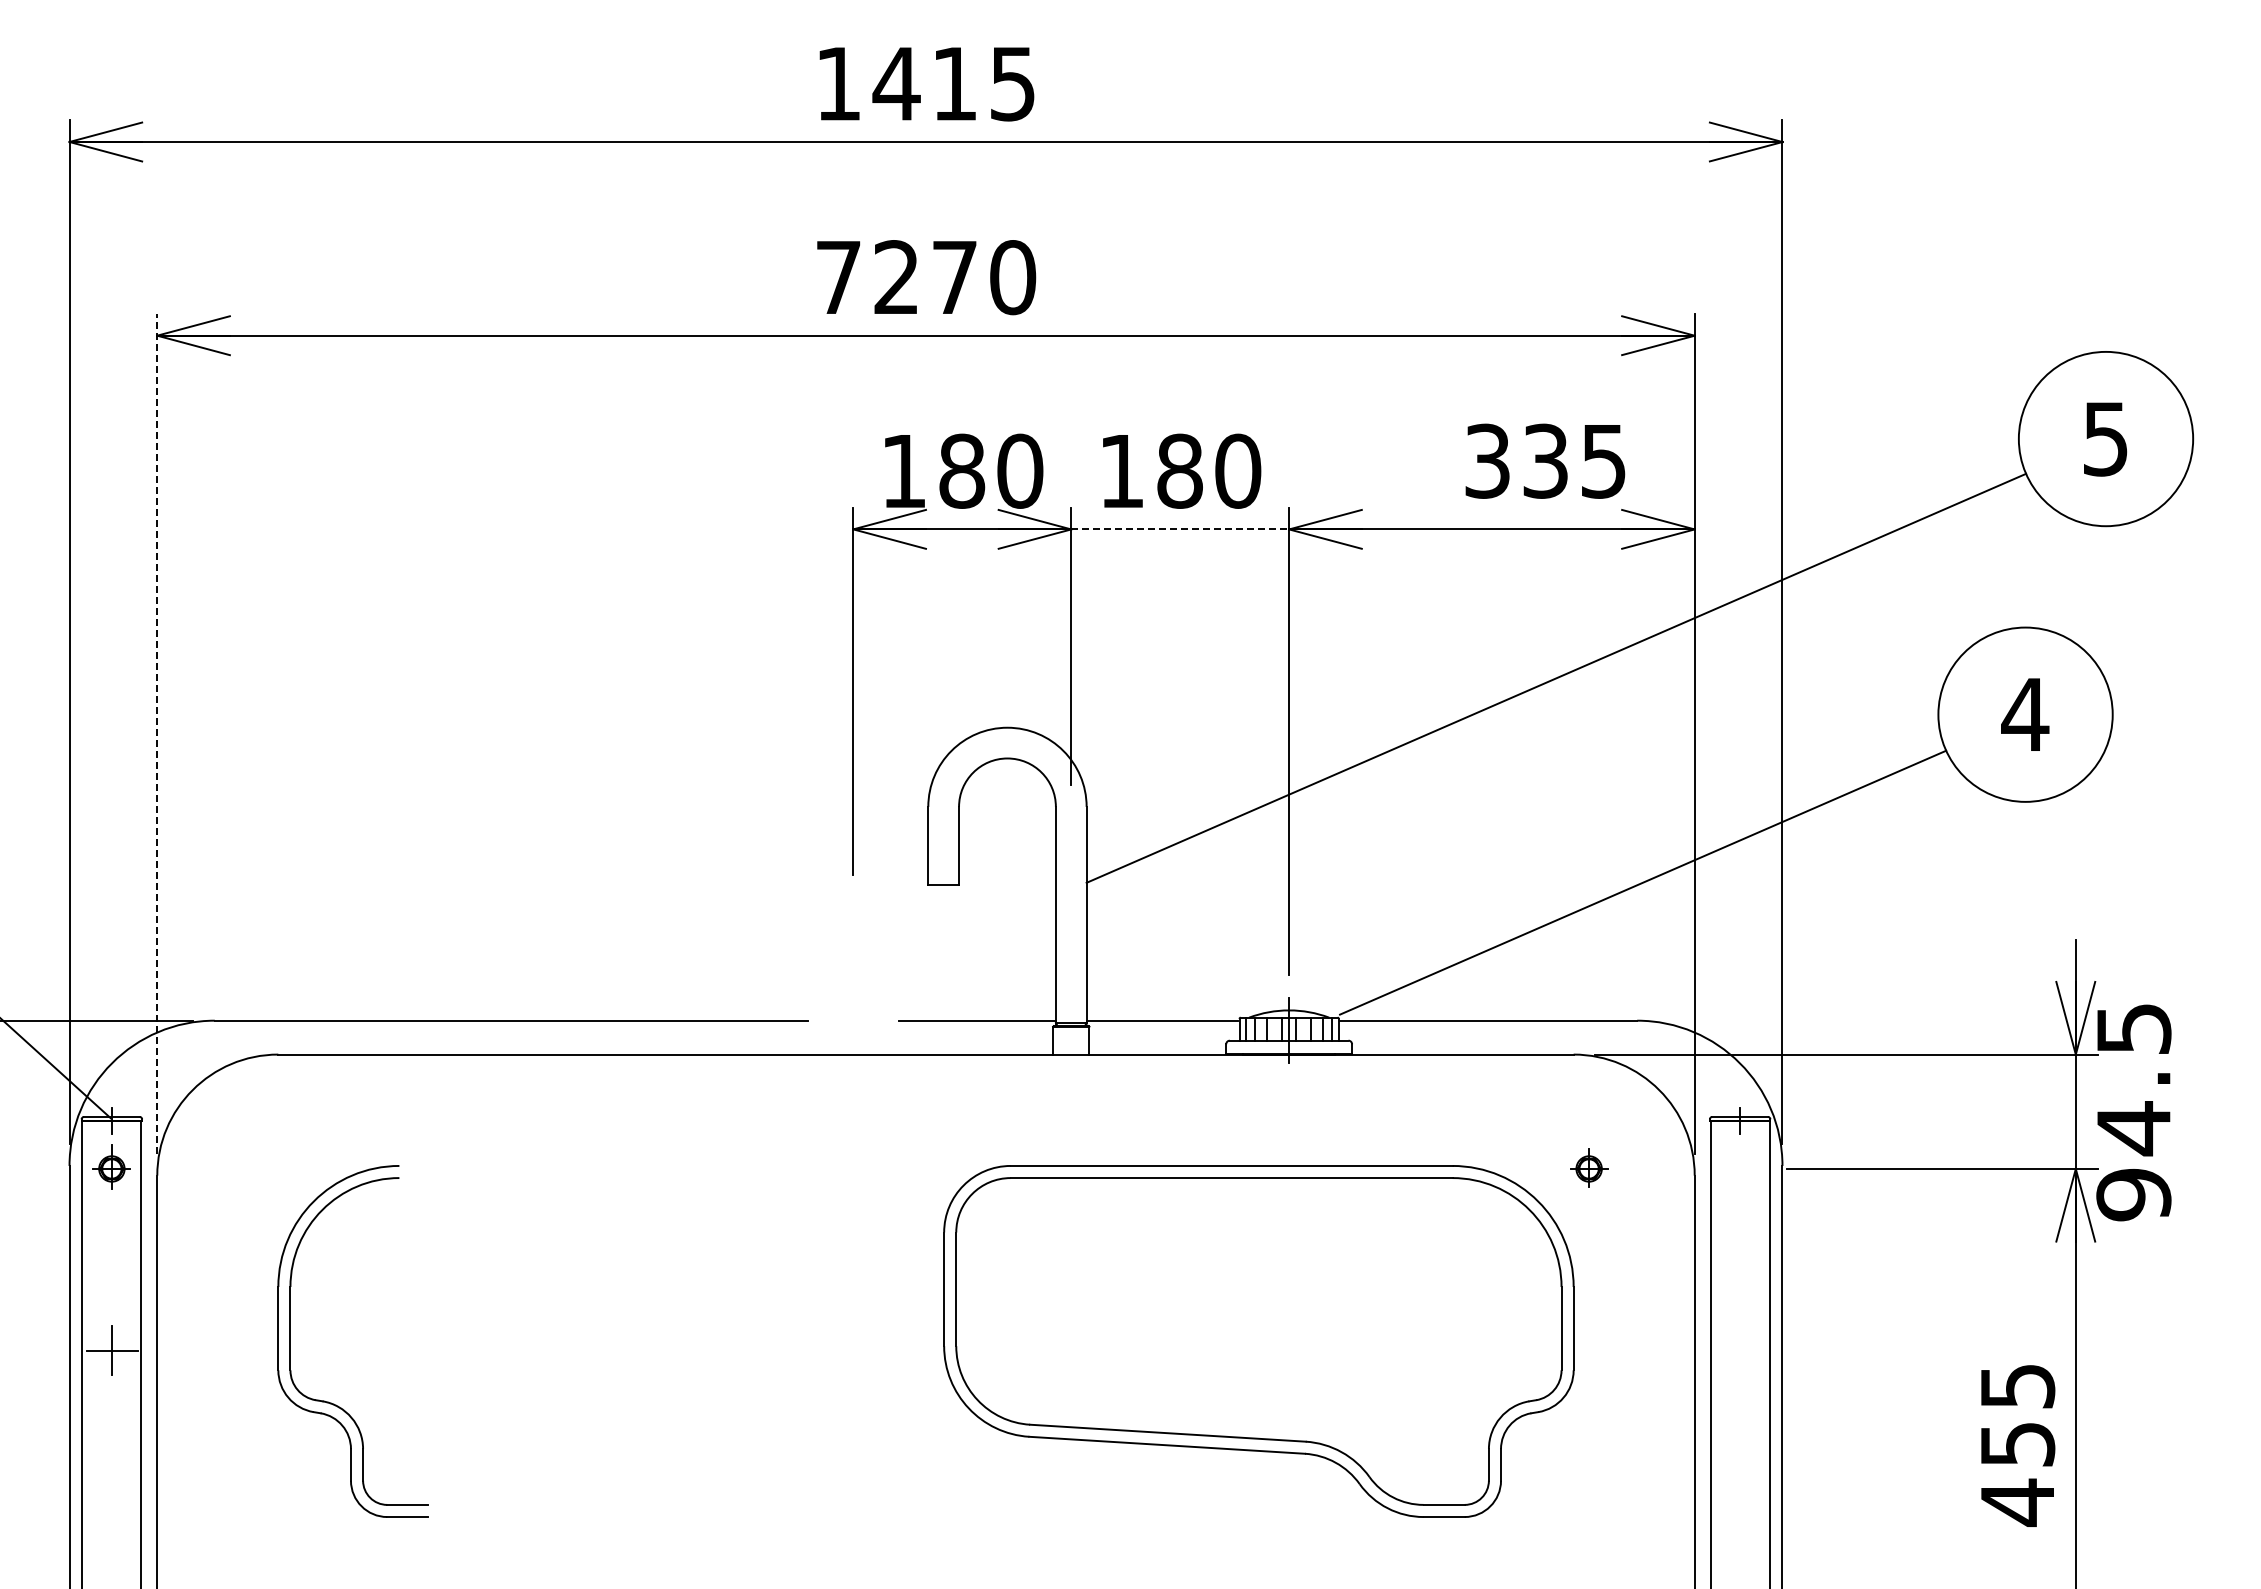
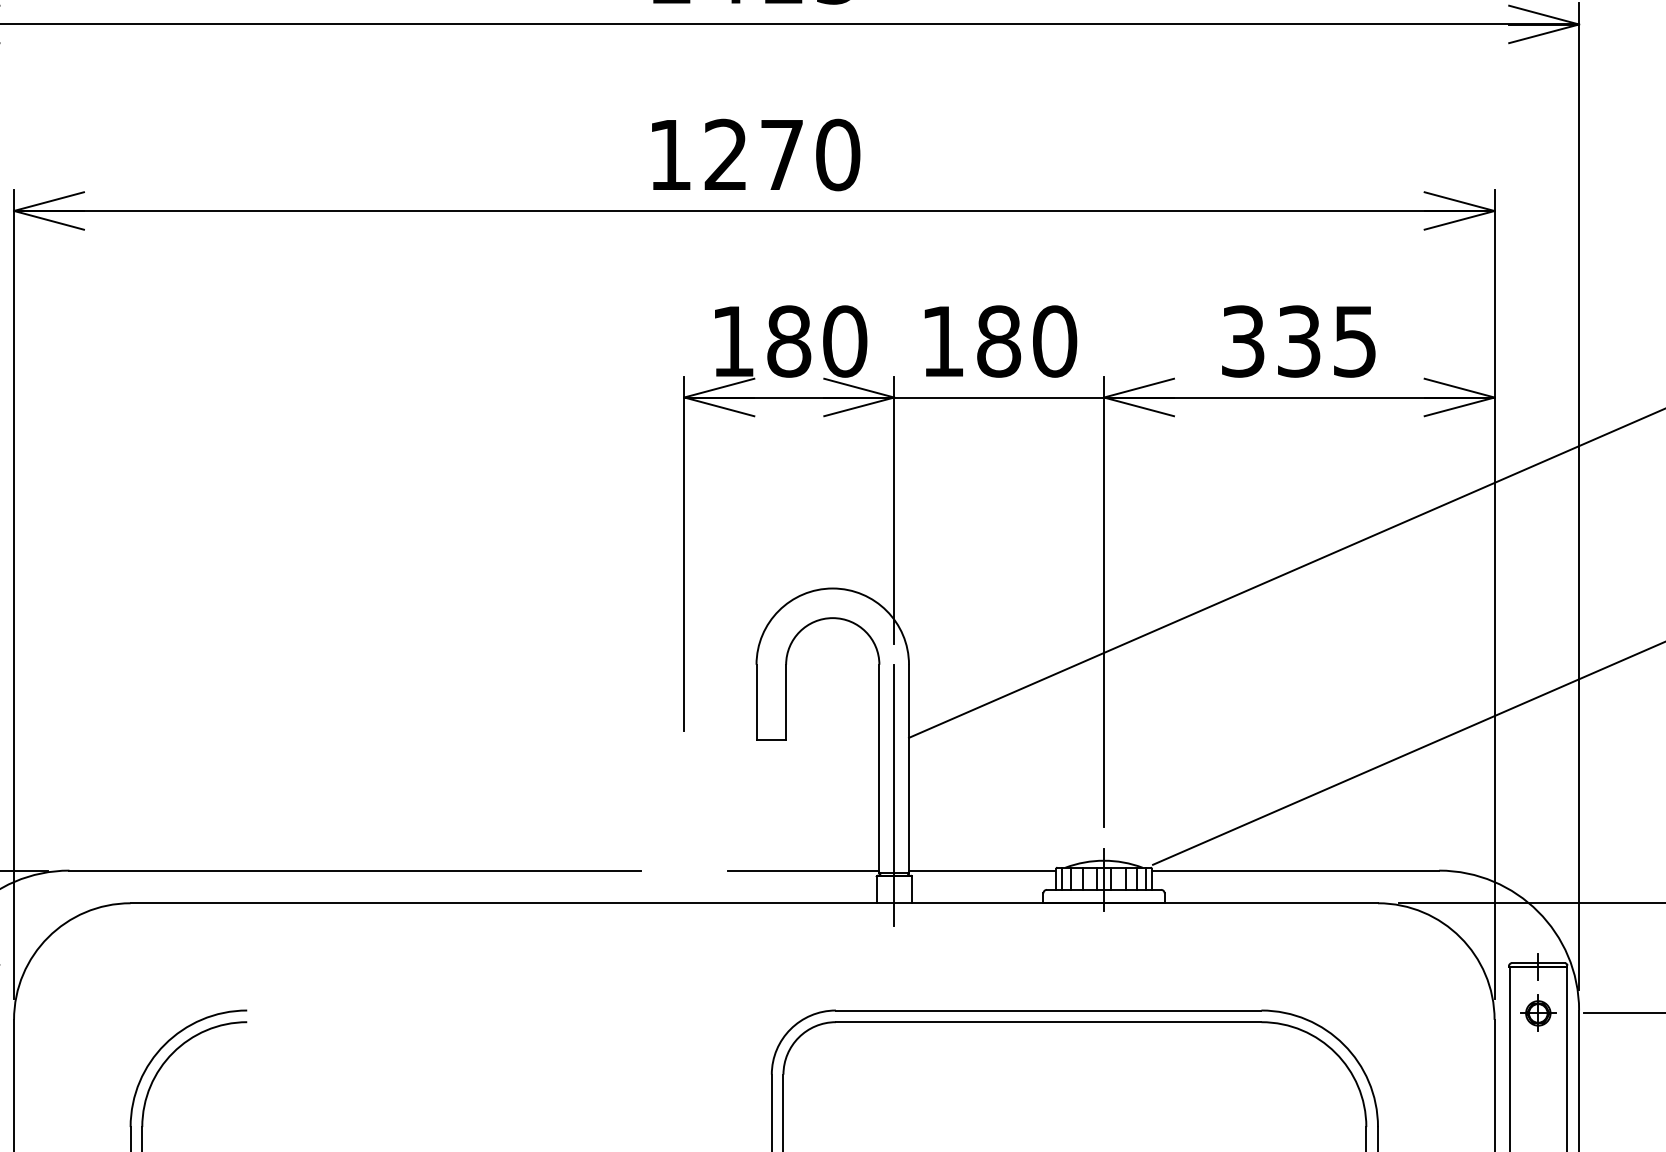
text: (838, 277) -> (670, 154), 7270 -> 1270
text: (1545, 460) -> (1298, 340), moved
line: (1180, 529) -> (999, 397), dashed -> solid
line: (157, 733) -> (14, 594), dashed -> solid
line: (1071, 942) -> (894, 795), added
part: (1589, 1167) -> (1538, 1012), moved

